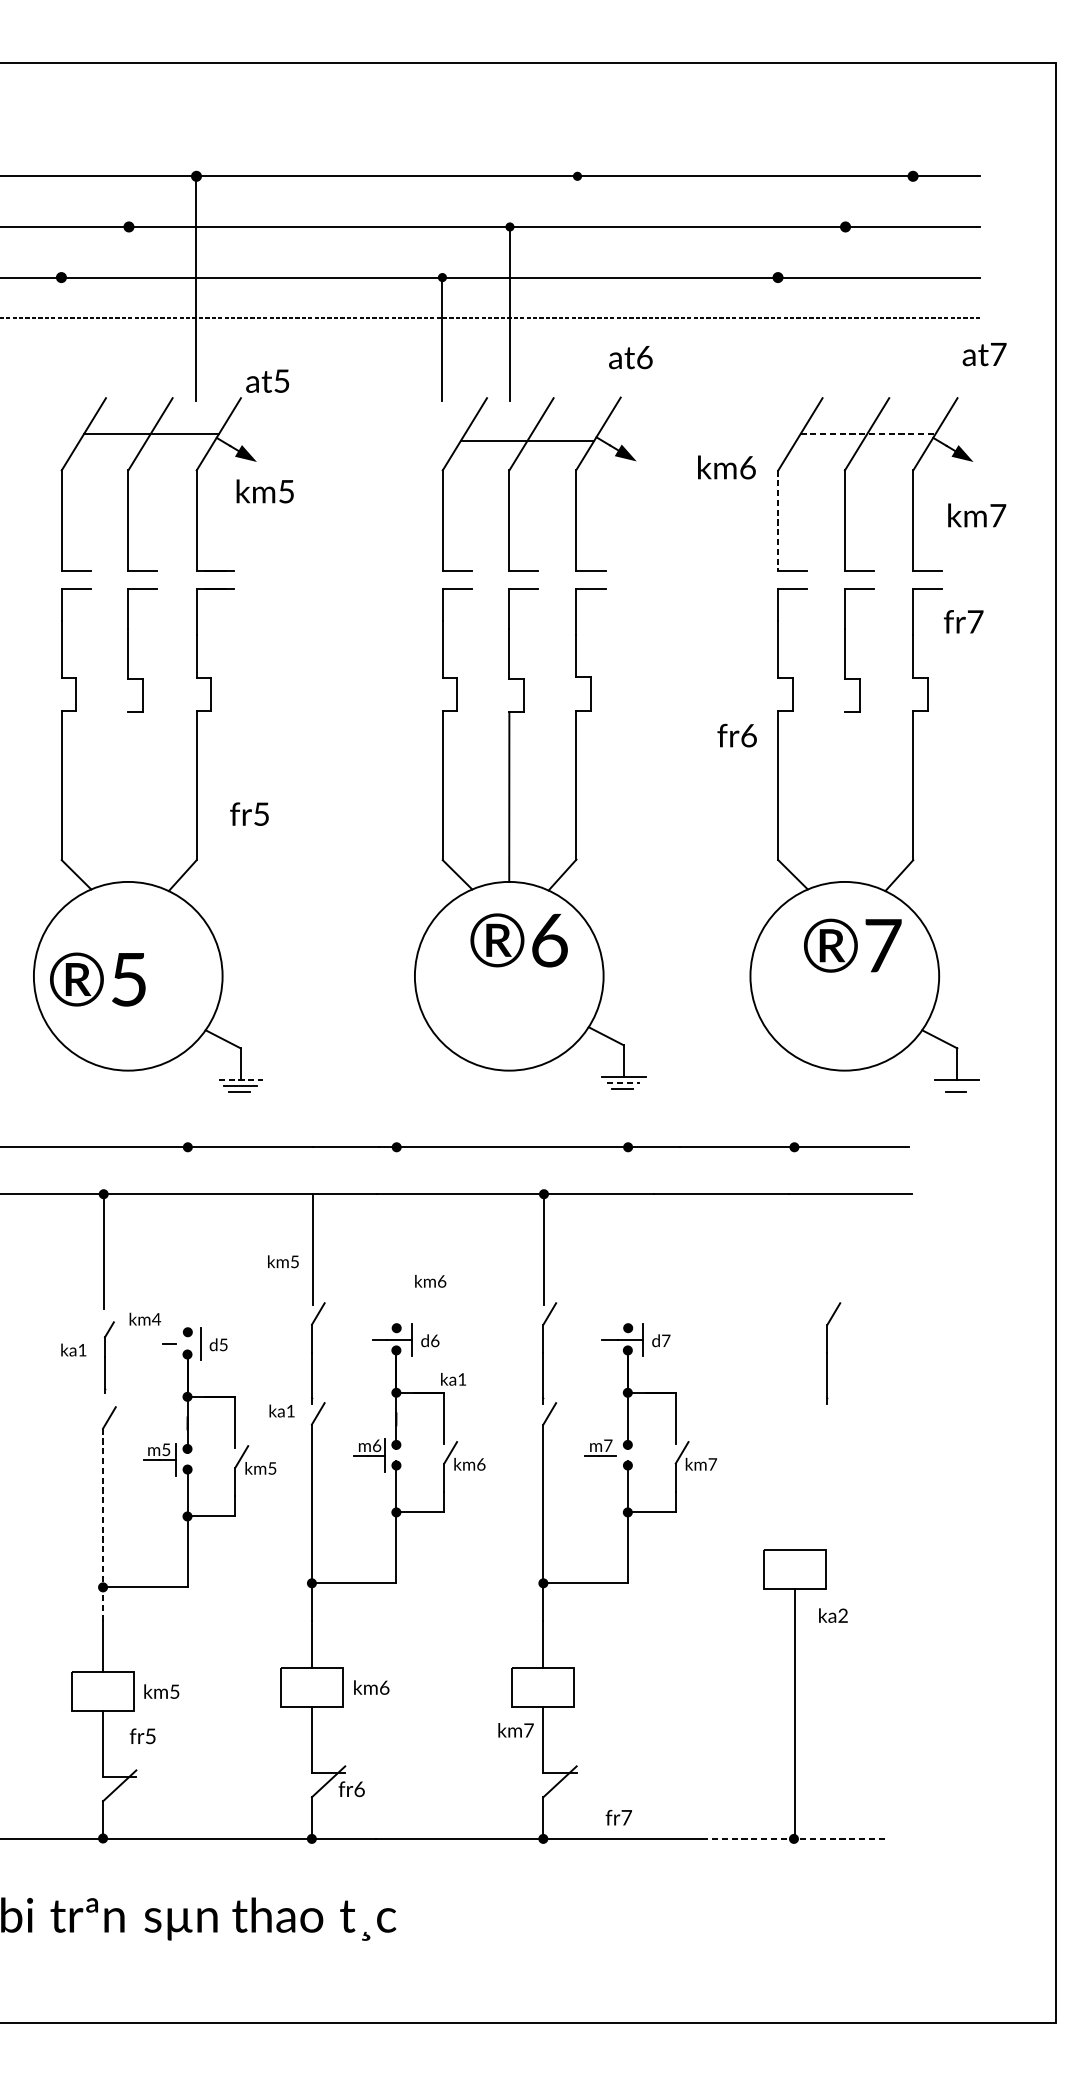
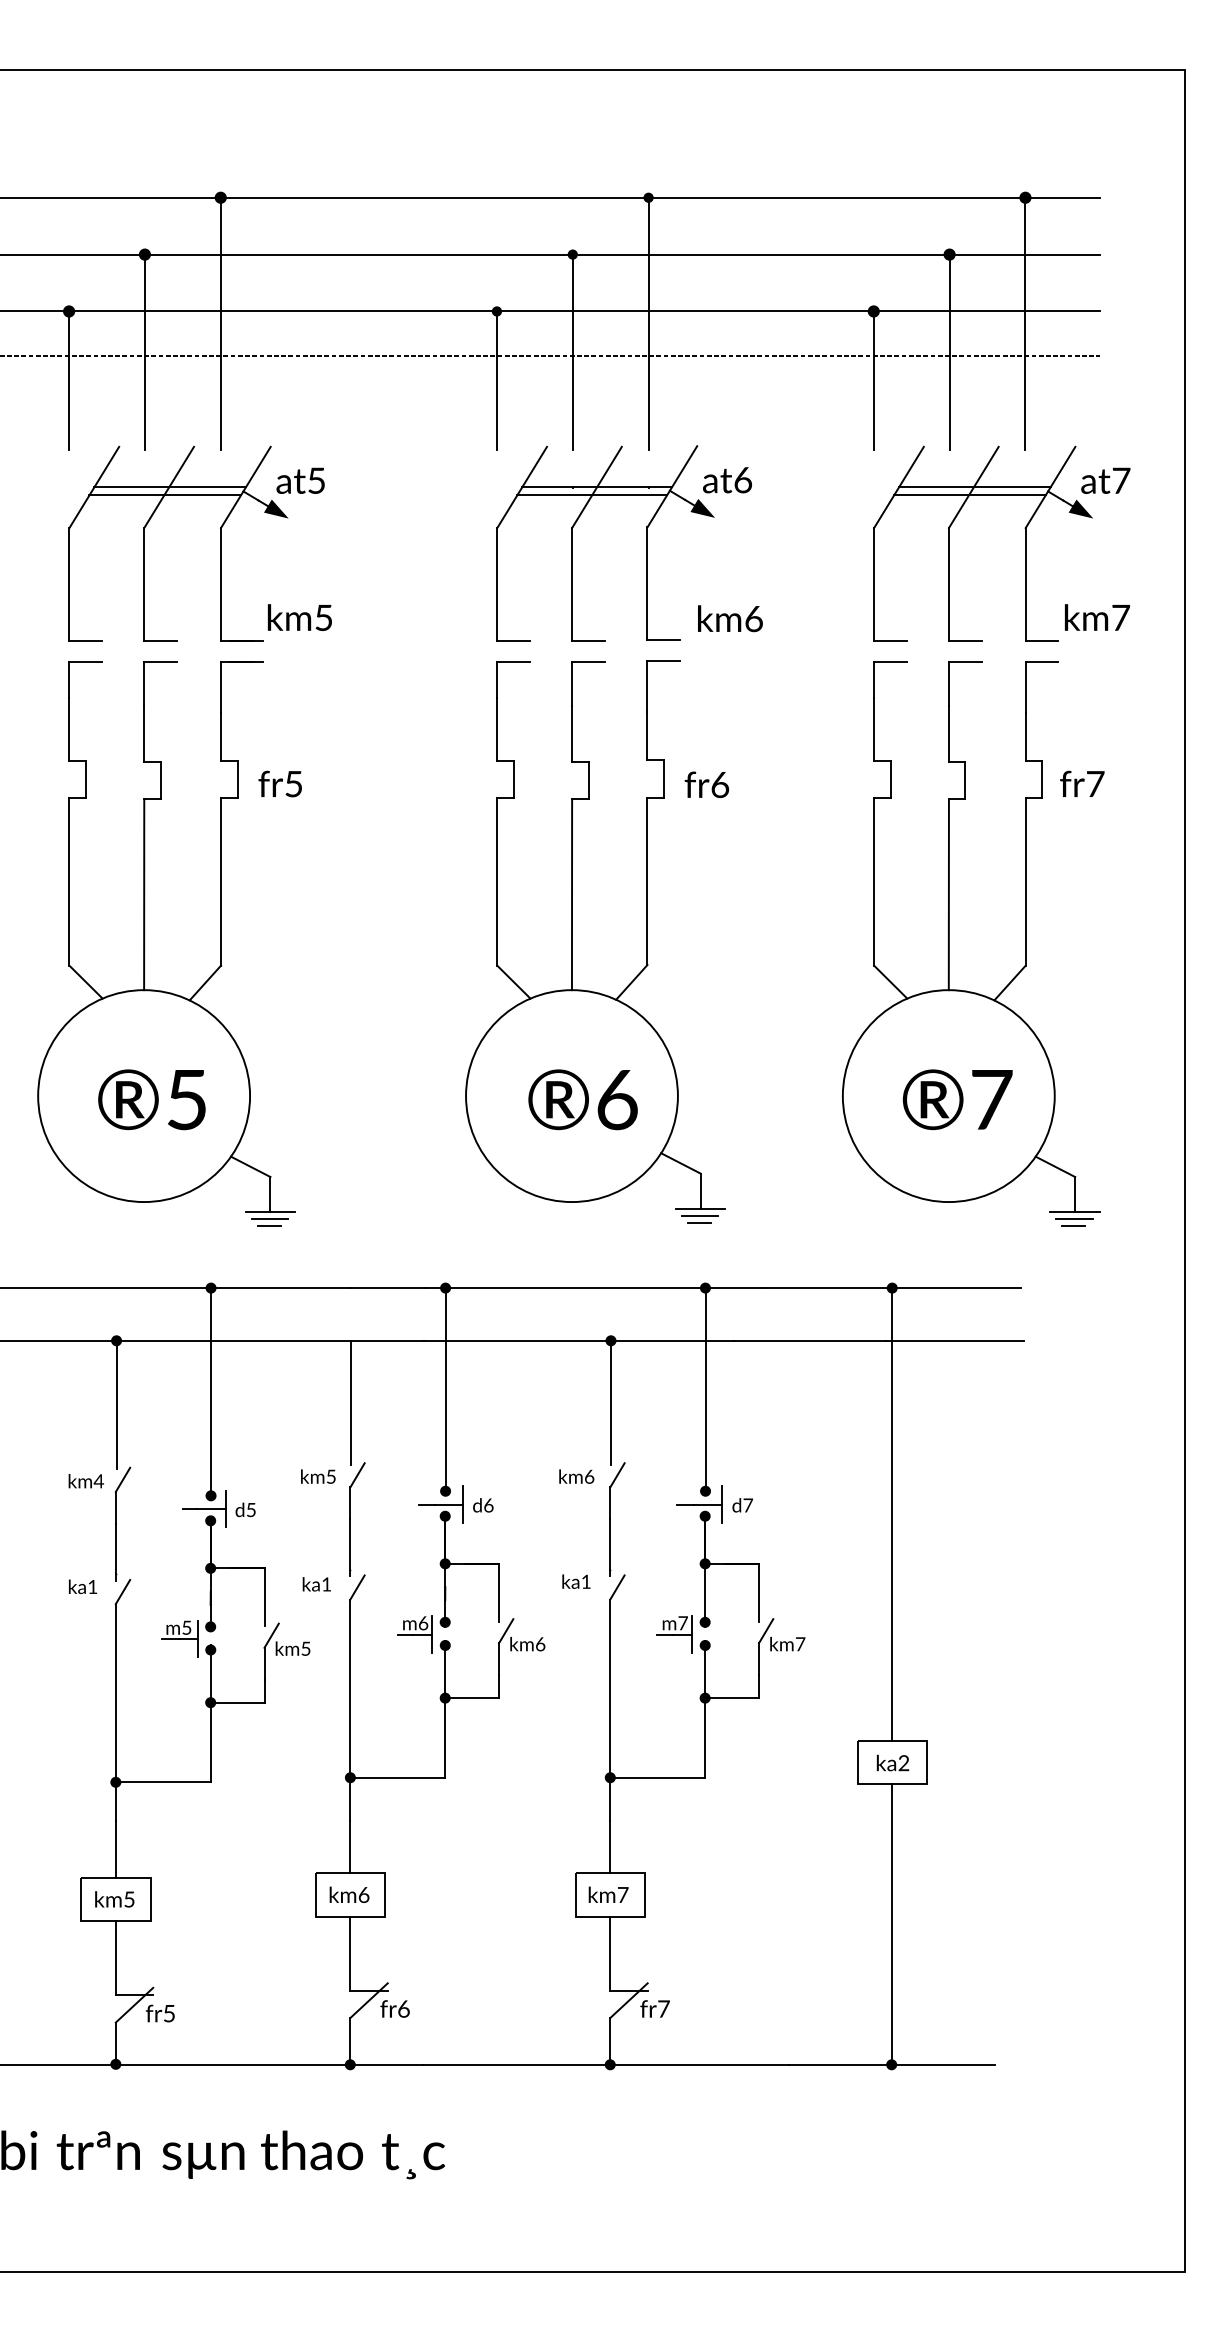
line: (577, 288) -> (648, 323), added
line: (913, 288) -> (1025, 323), added
line: (128, 313) -> (144, 351), added
line: (845, 313) -> (949, 351), added
line: (61, 339) -> (69, 380), added
line: (777, 339) -> (873, 380), added
text: (984, 354) -> (1105, 480), moved
text: (630, 357) -> (727, 480), moved
text: (267, 380) -> (300, 480), moved
line: (531, 434) -> (596, 487), added
line: (867, 434) -> (974, 487), dashed -> solid
line: (146, 441) -> (164, 495), added
line: (863, 441) -> (969, 495), added
text: (726, 467) -> (730, 618), moved
text: (264, 491) -> (299, 617), moved
text: (977, 515) -> (1097, 617), moved
line: (778, 520) -> (874, 584), dashed -> solid
text: (963, 621) -> (1082, 783), moved
text: (736, 735) -> (706, 784), moved
line: (128, 796) -> (144, 894), added
line: (844, 796) -> (948, 894), added
text: (248, 813) -> (279, 783), moved
text: (518, 940) -> (582, 1099), moved
text: (852, 945) -> (957, 1099), moved
text: (97, 979) -> (151, 1099), moved
line: (240, 1079) -> (270, 1212), dashed -> solid
line: (623, 1082) -> (700, 1215), dashed -> solid
line: (956, 1086) -> (1074, 1219), added
line: (396, 1235) -> (445, 1387), added
line: (628, 1237) -> (705, 1389), added
line: (188, 1239) -> (211, 1391), added
text: (283, 1261) -> (318, 1476), moved
text: (430, 1281) -> (576, 1476), moved
text: (144, 1319) -> (85, 1481), moved
line: (188, 1344) -> (211, 1509), added
line: (794, 1346) -> (892, 1511), added
text: (73, 1349) -> (82, 1586), moved
part: (827, 1353) -> (929, 1519), removed
part: (108, 1356) -> (122, 1523), size x1.43
text: (453, 1379) -> (576, 1581), moved
line: (615, 1455) -> (691, 1634), added
line: (102, 1525) -> (115, 1712), dashed -> solid
text: (832, 1615) -> (892, 1762), moved
text: (371, 1687) -> (349, 1894), moved
text: (161, 1691) -> (114, 1899), moved
text: (515, 1730) -> (608, 1894), moved
text: (141, 1736) -> (159, 2013), moved
text: (618, 1817) -> (654, 2008), moved
line: (794, 1838) -> (892, 2064), dashed -> solid

